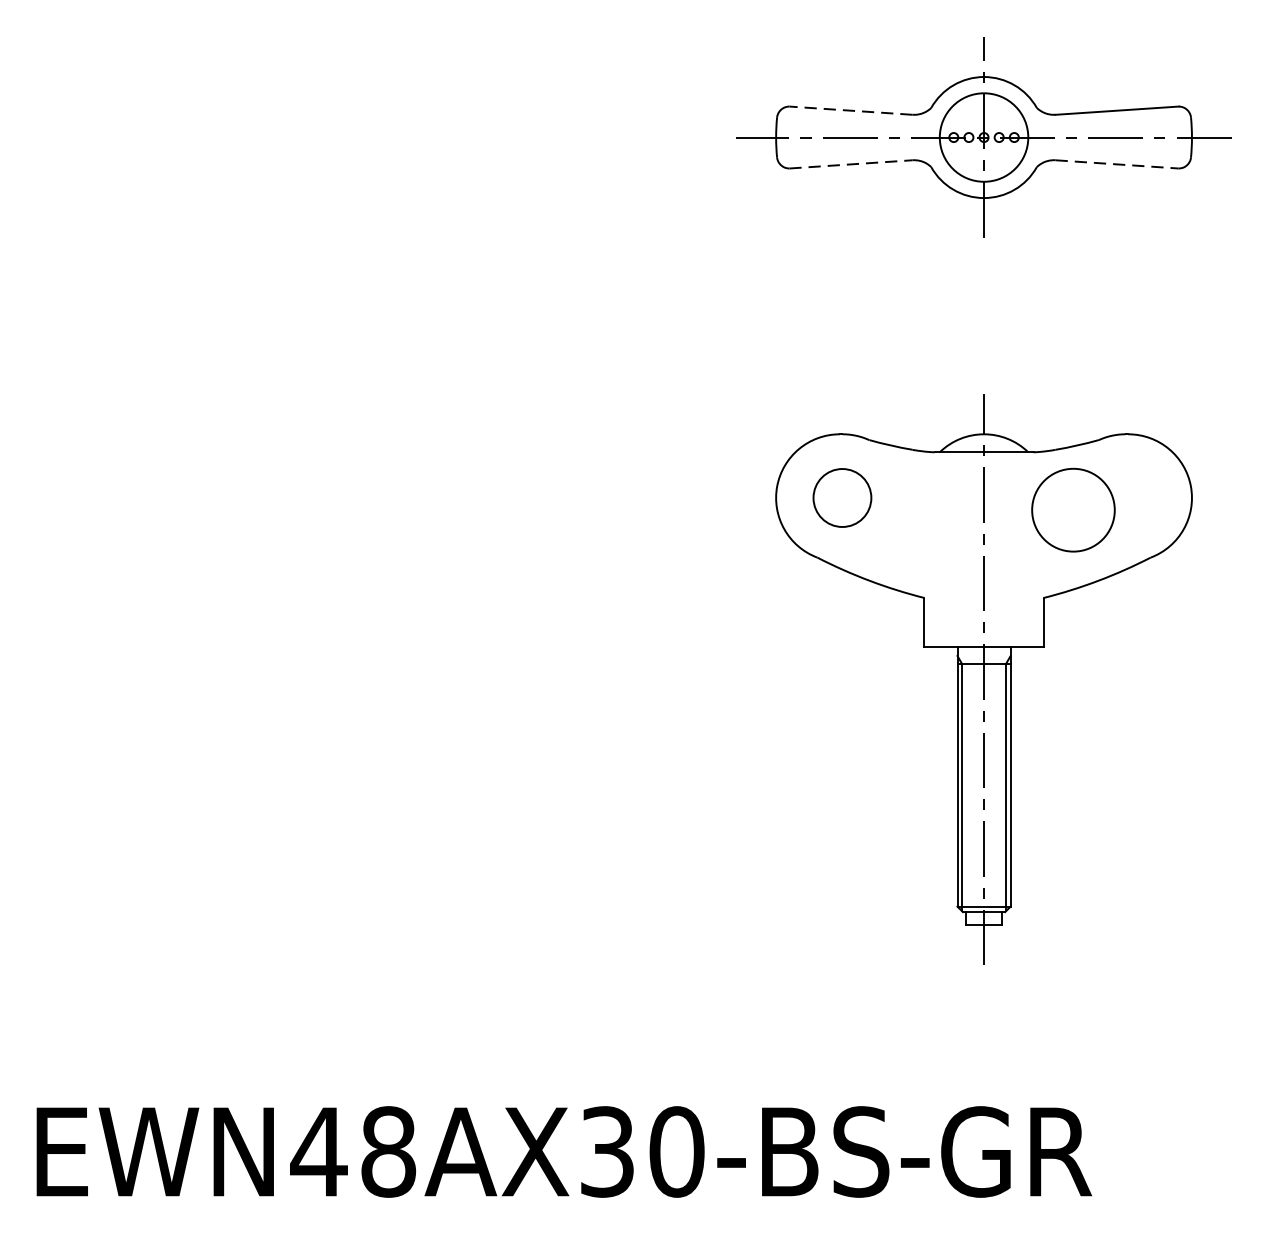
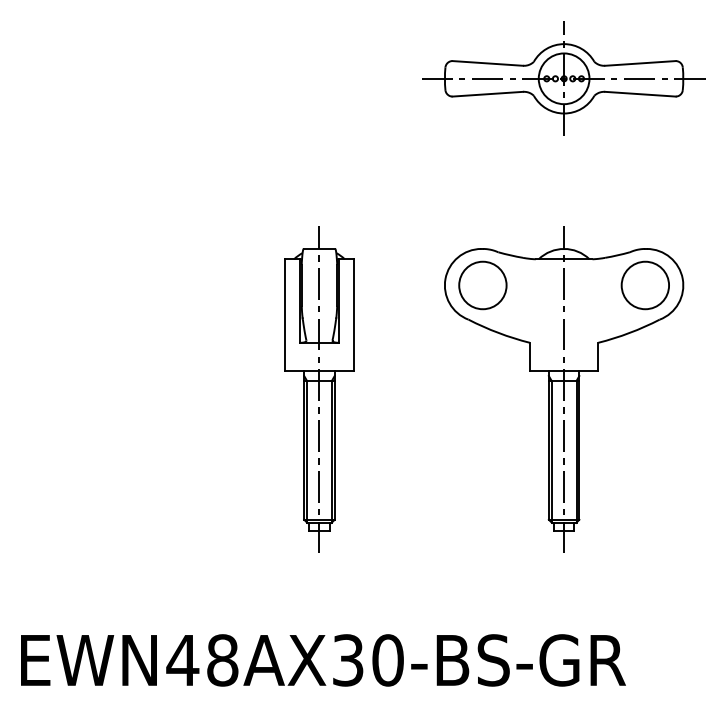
line: (850, 110) -> (487, 63), dashed -> solid
line: (852, 164) -> (488, 94), dashed -> solid
line: (1117, 164) -> (640, 94), dashed -> solid
part: (841, 498) -> (482, 285), size x1.43
part: (1071, 510) -> (644, 285), moved
part: (557, 679) -> (319, 389), added

